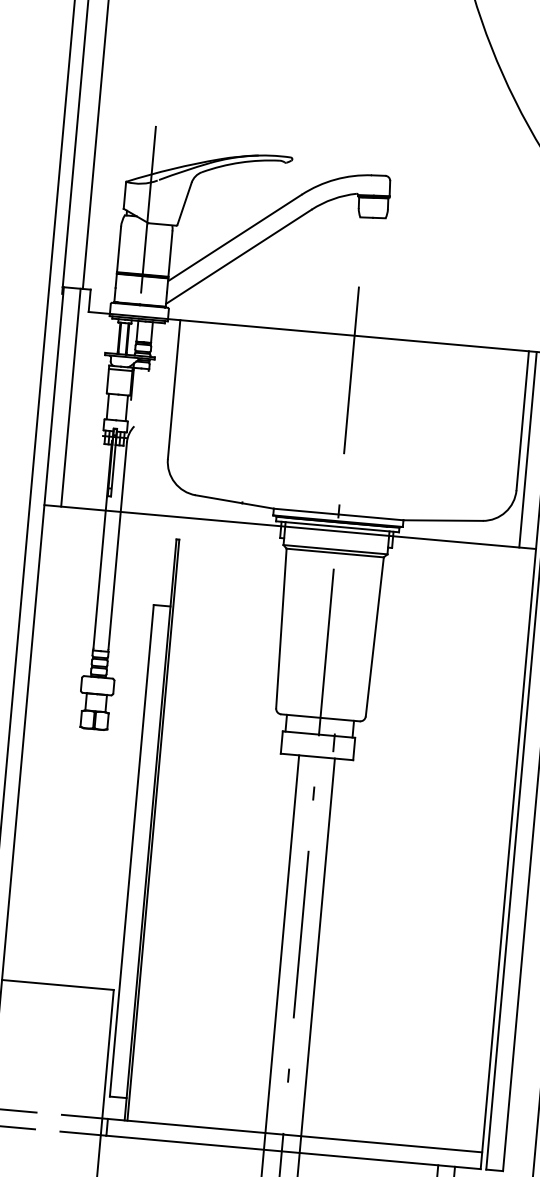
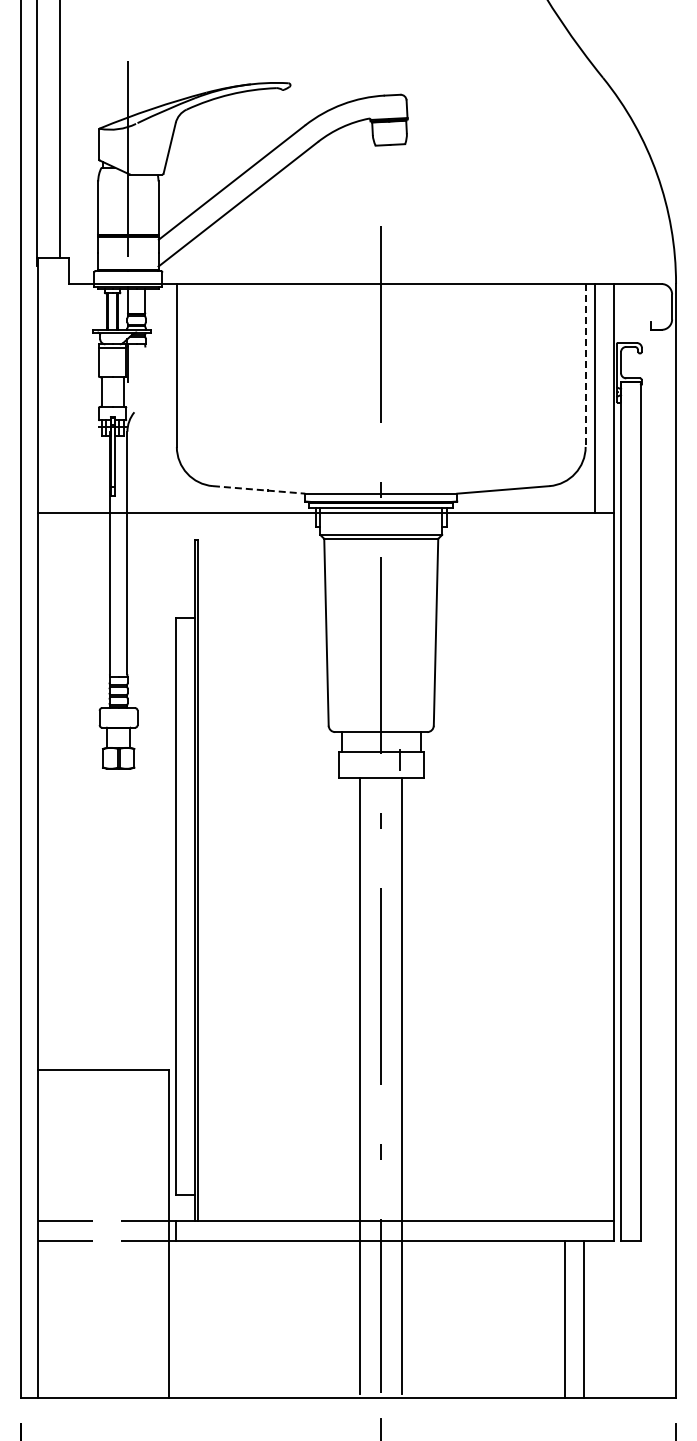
line: (70, 397) -> (57, 385), removed
line: (522, 420) -> (585, 365), solid -> dashed
line: (235, 501) -> (259, 489), solid -> dashed

